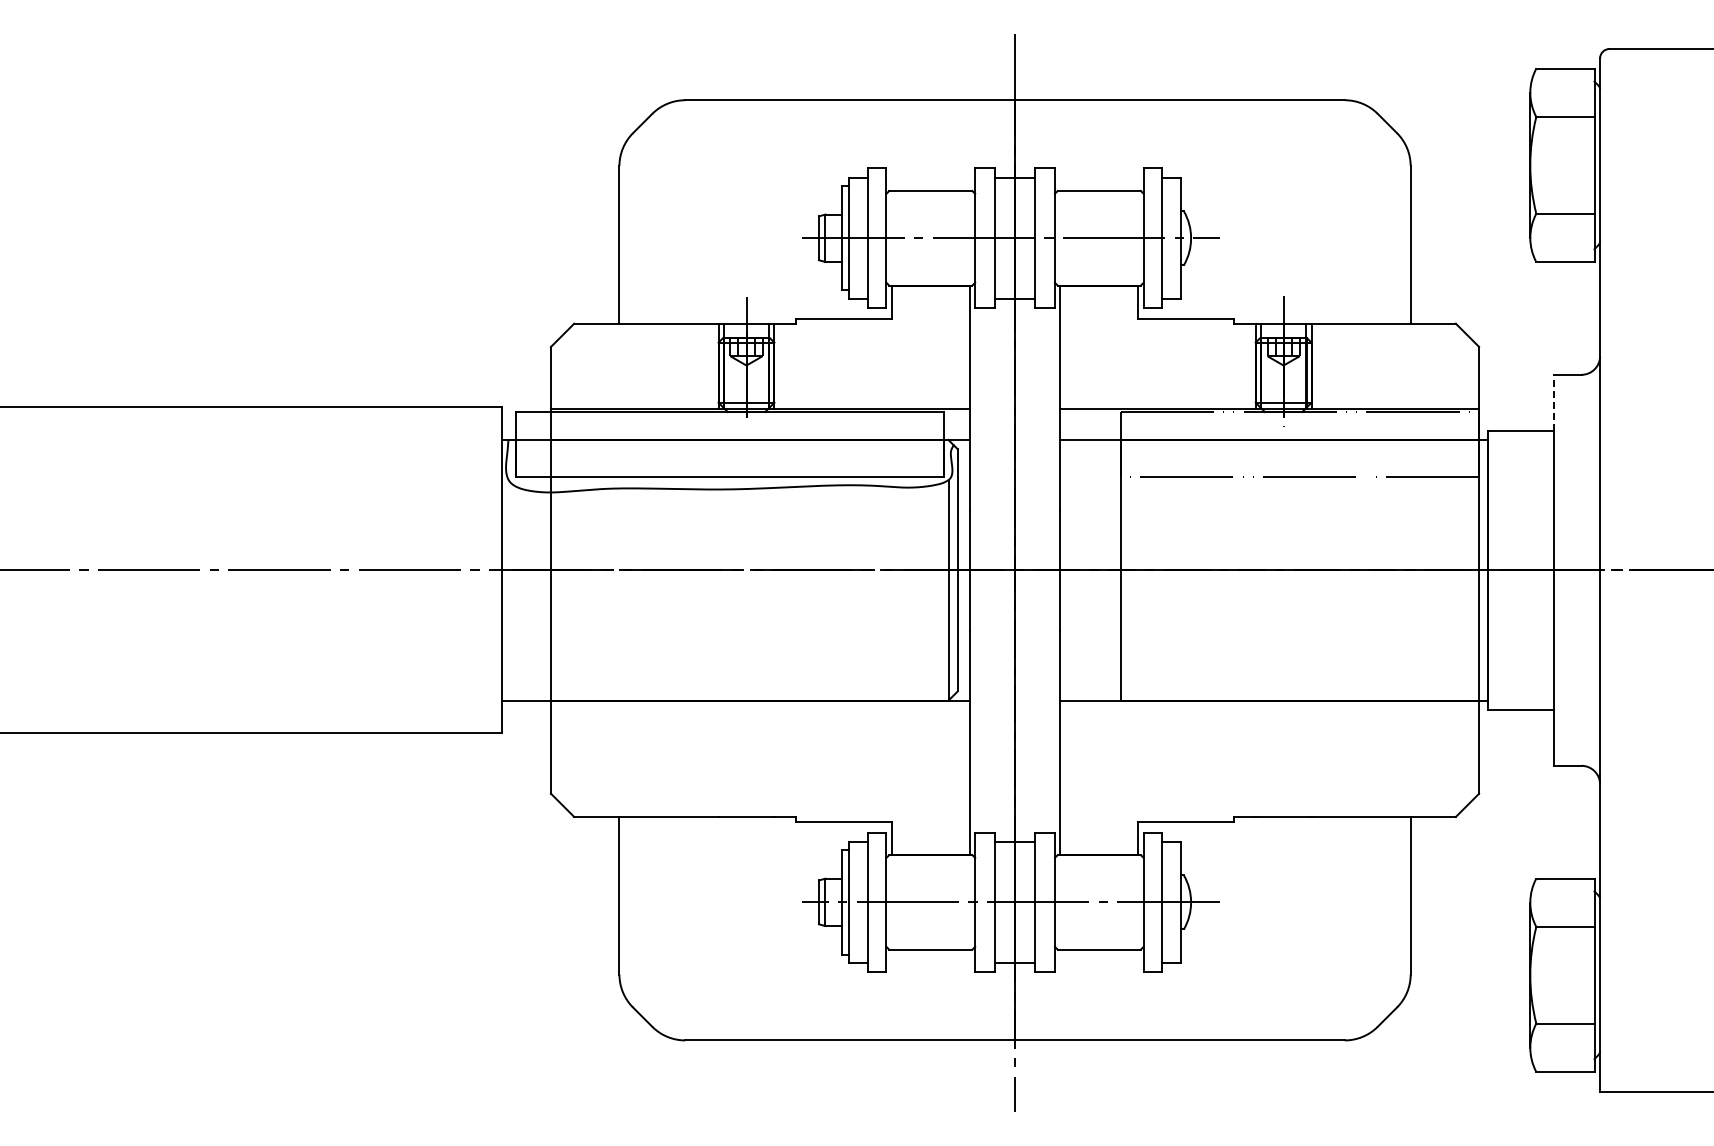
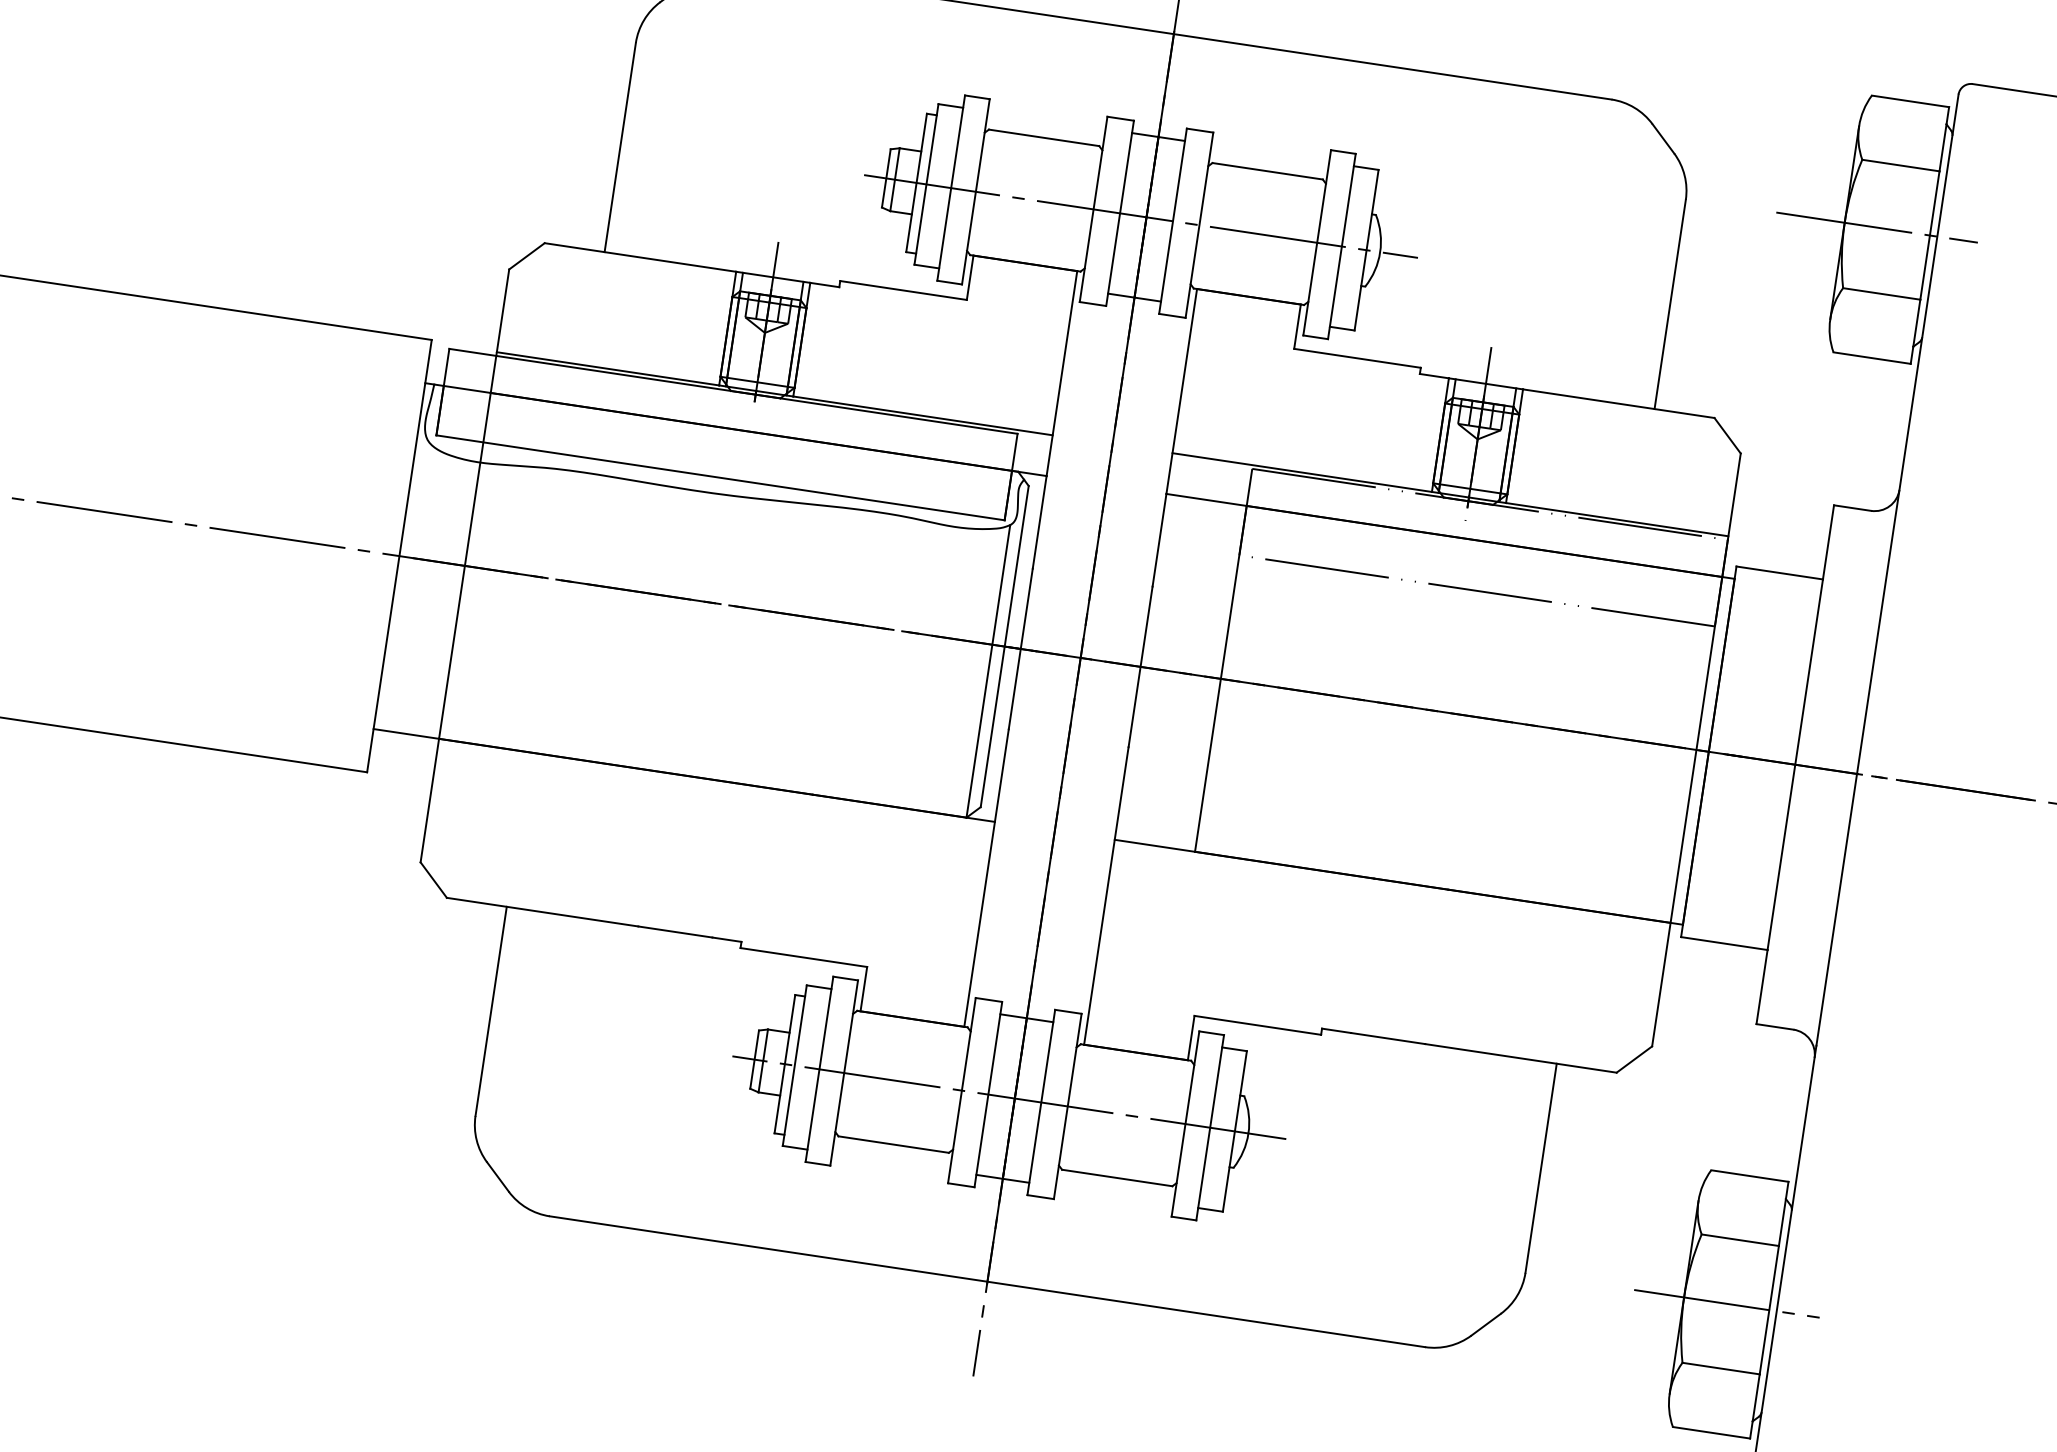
line: (1554, 165) -> (1876, 227), added
line: (1553, 402) -> (1828, 542), dashed -> solid
line: (1562, 975) -> (1726, 1304), added

